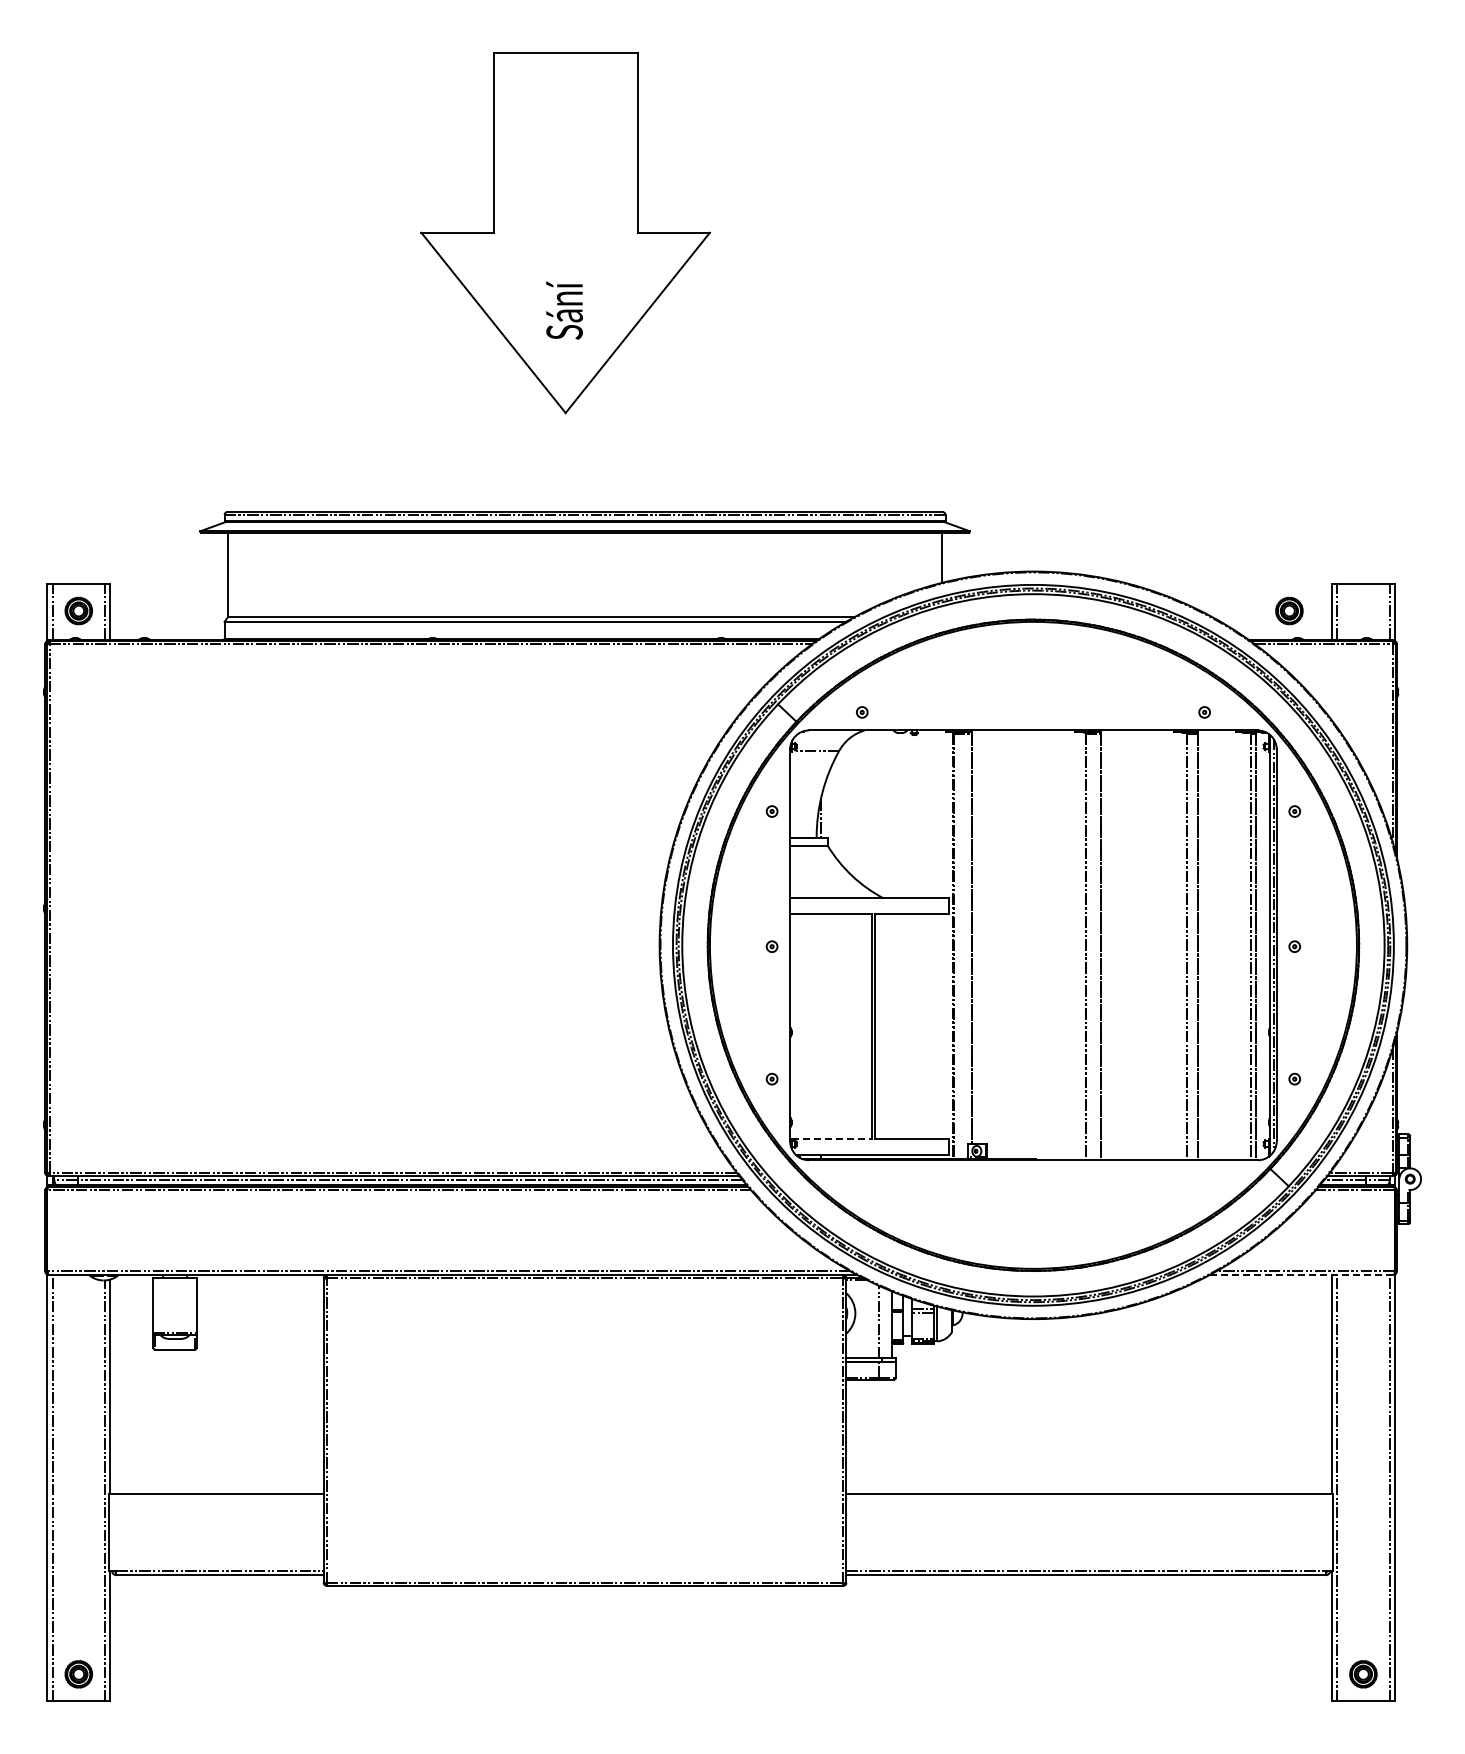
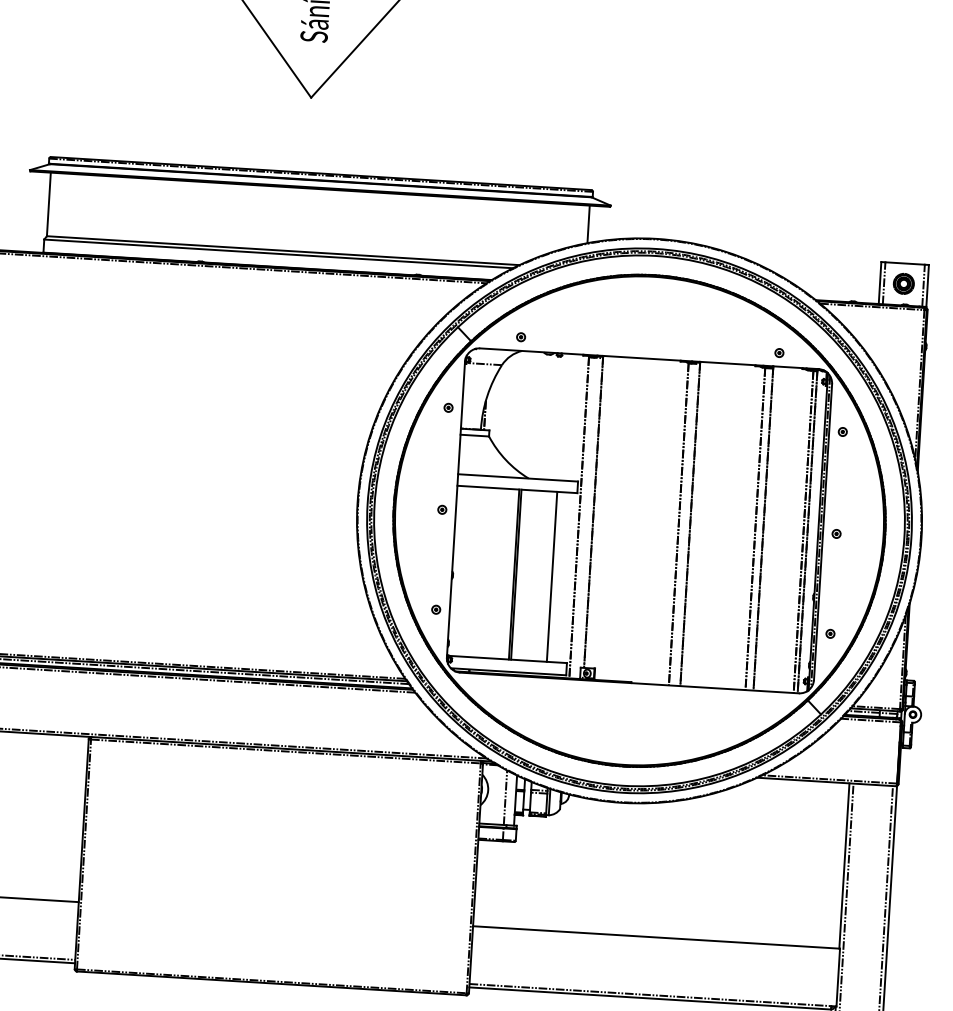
part: (1289, 610) -> (903, 283), moved
line: (922, 1026) -> (552, 576), added
line: (832, 1139) -> (478, 658), dashed -> solid
line: (1301, 1275) -> (826, 782), dashed -> solid

